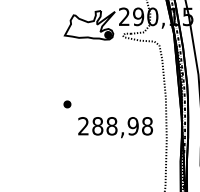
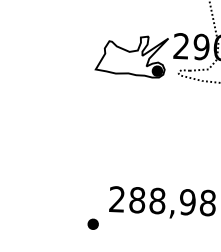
part: (67, 104) -> (93, 224), moved

